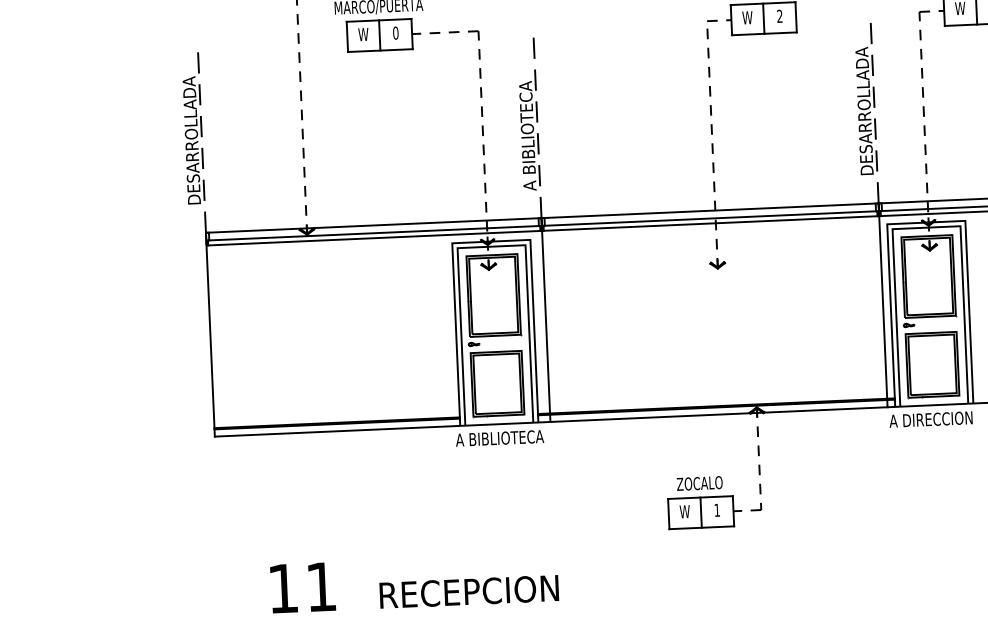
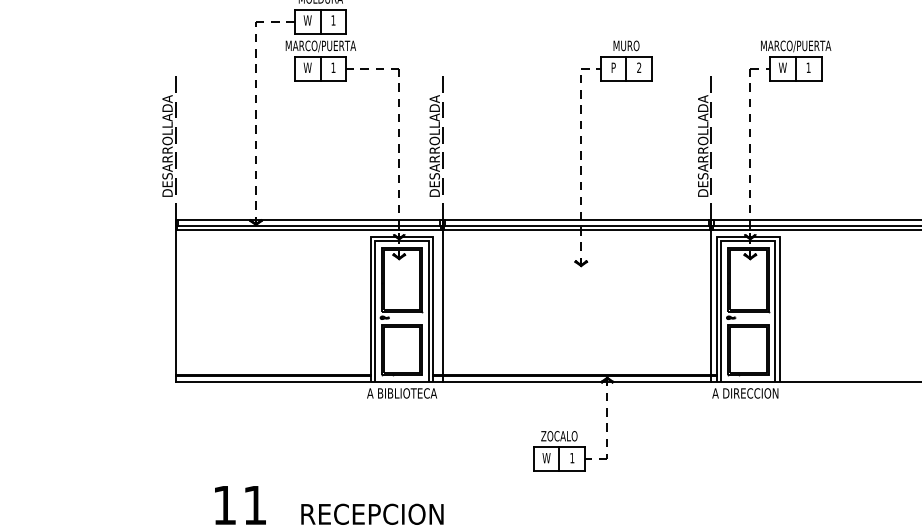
text: (747, 17) -> (613, 67), W -> P
text: (395, 32) -> (333, 67), 0 -> 1
text: (527, 126) -> (434, 146), A BIBLIOTECA -> DESARROLLADA

